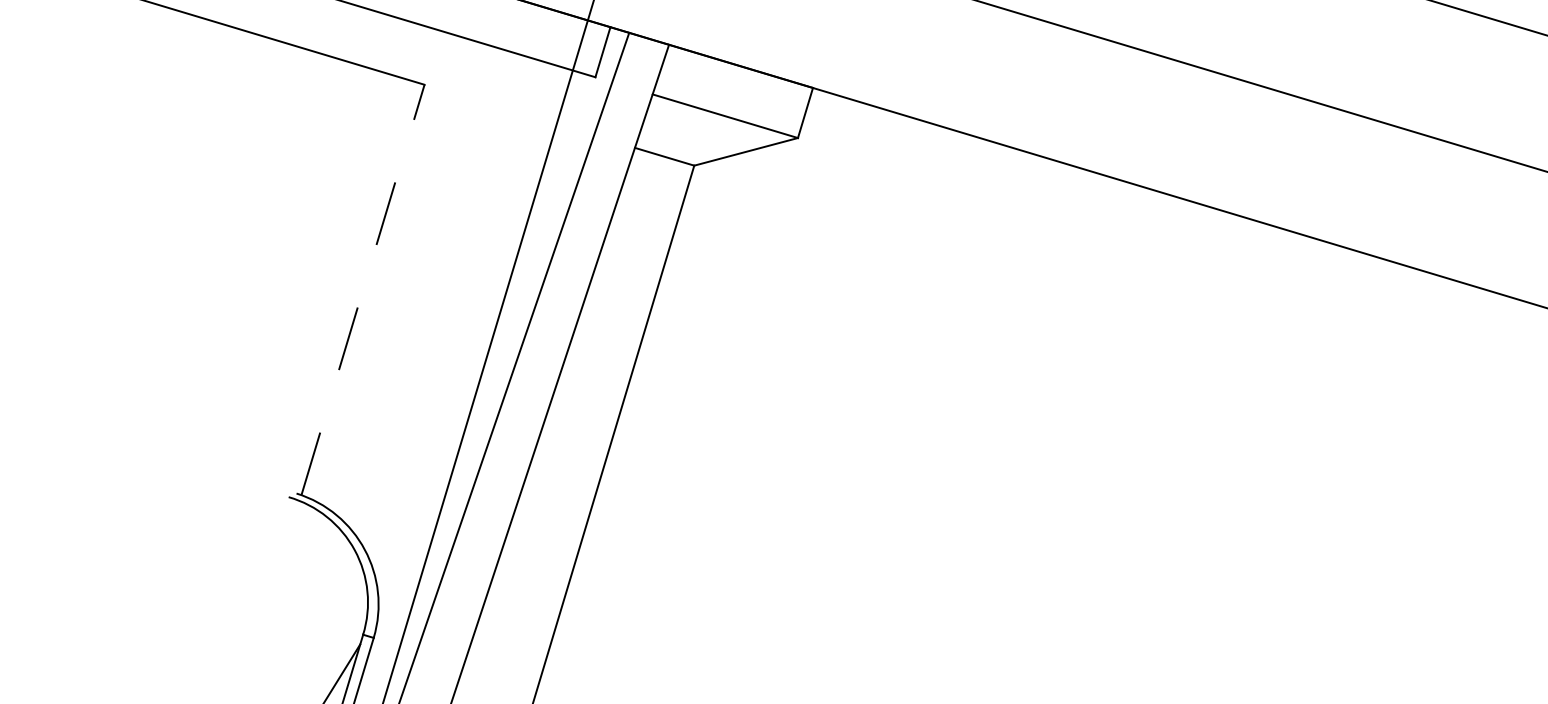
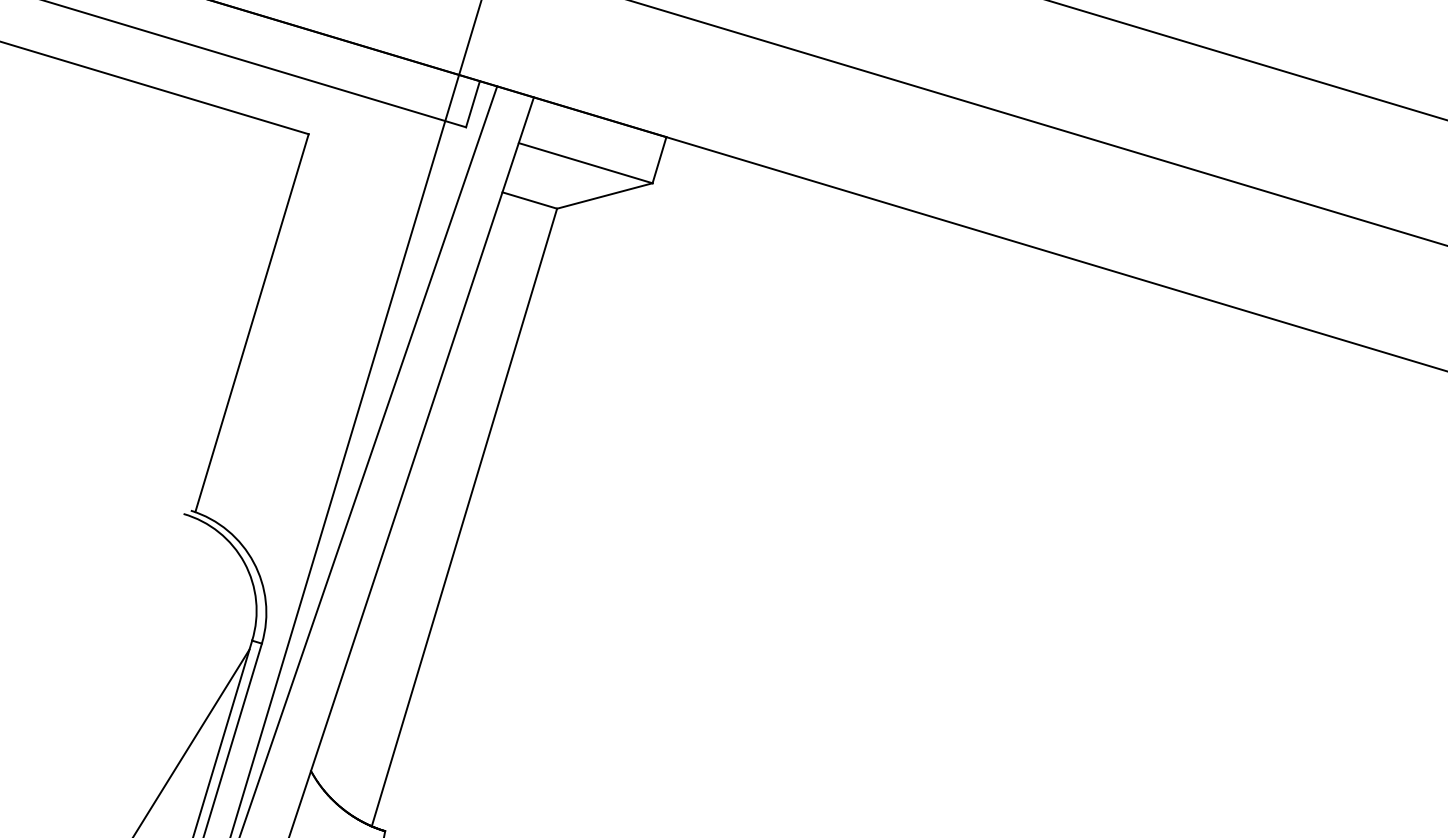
line: (363, 289) -> (252, 322), dashed -> solid

